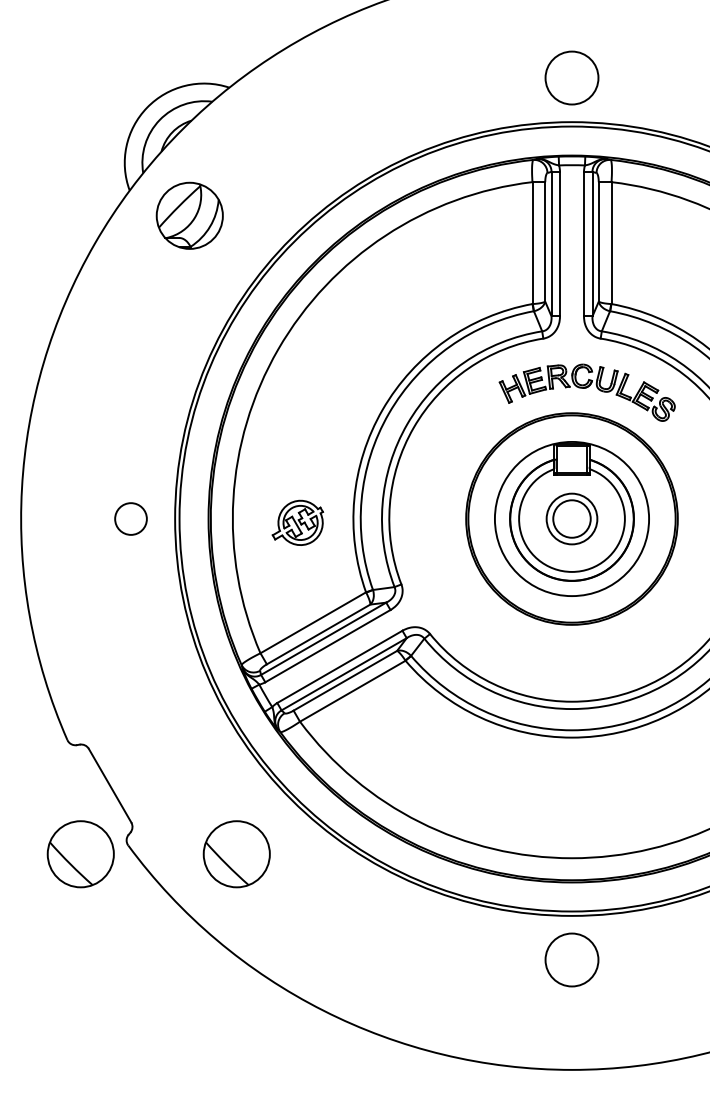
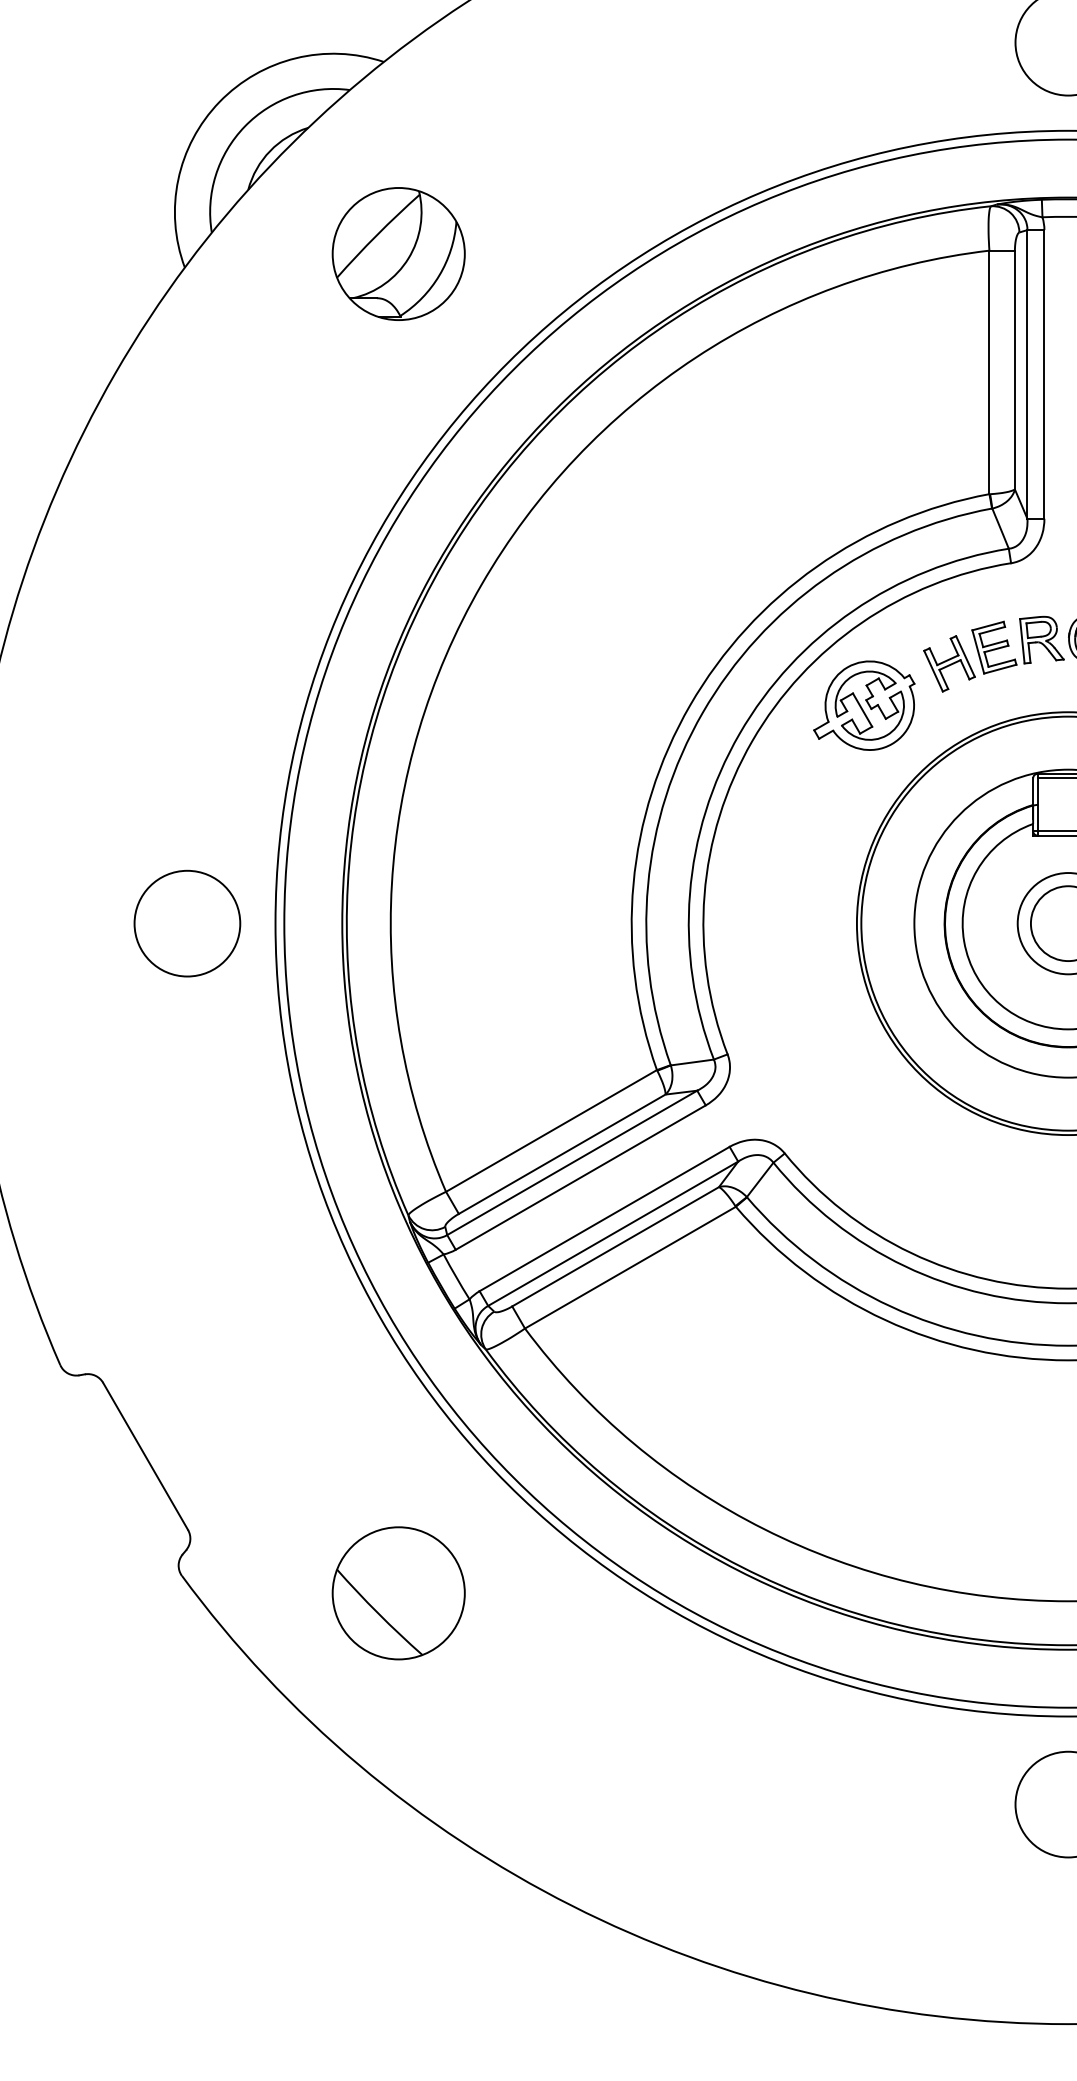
part: (189, 215) -> (398, 253), moved
circle: (130, 518) -> (186, 922), size x1.67
part: (297, 522) -> (863, 704), moved
part: (80, 854) -> (86, 1593), removed

